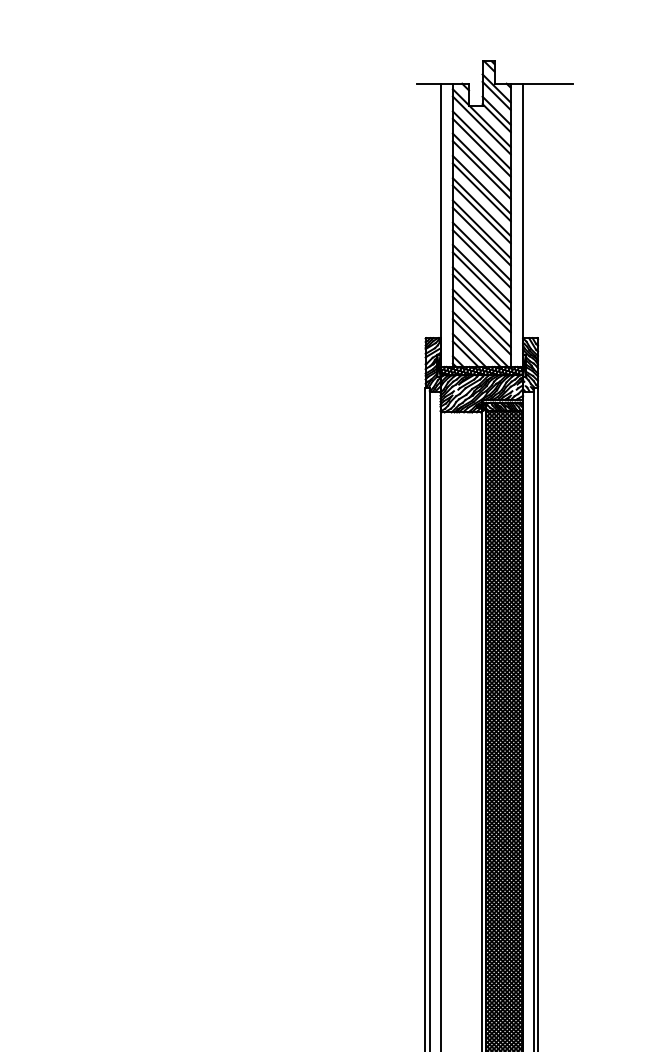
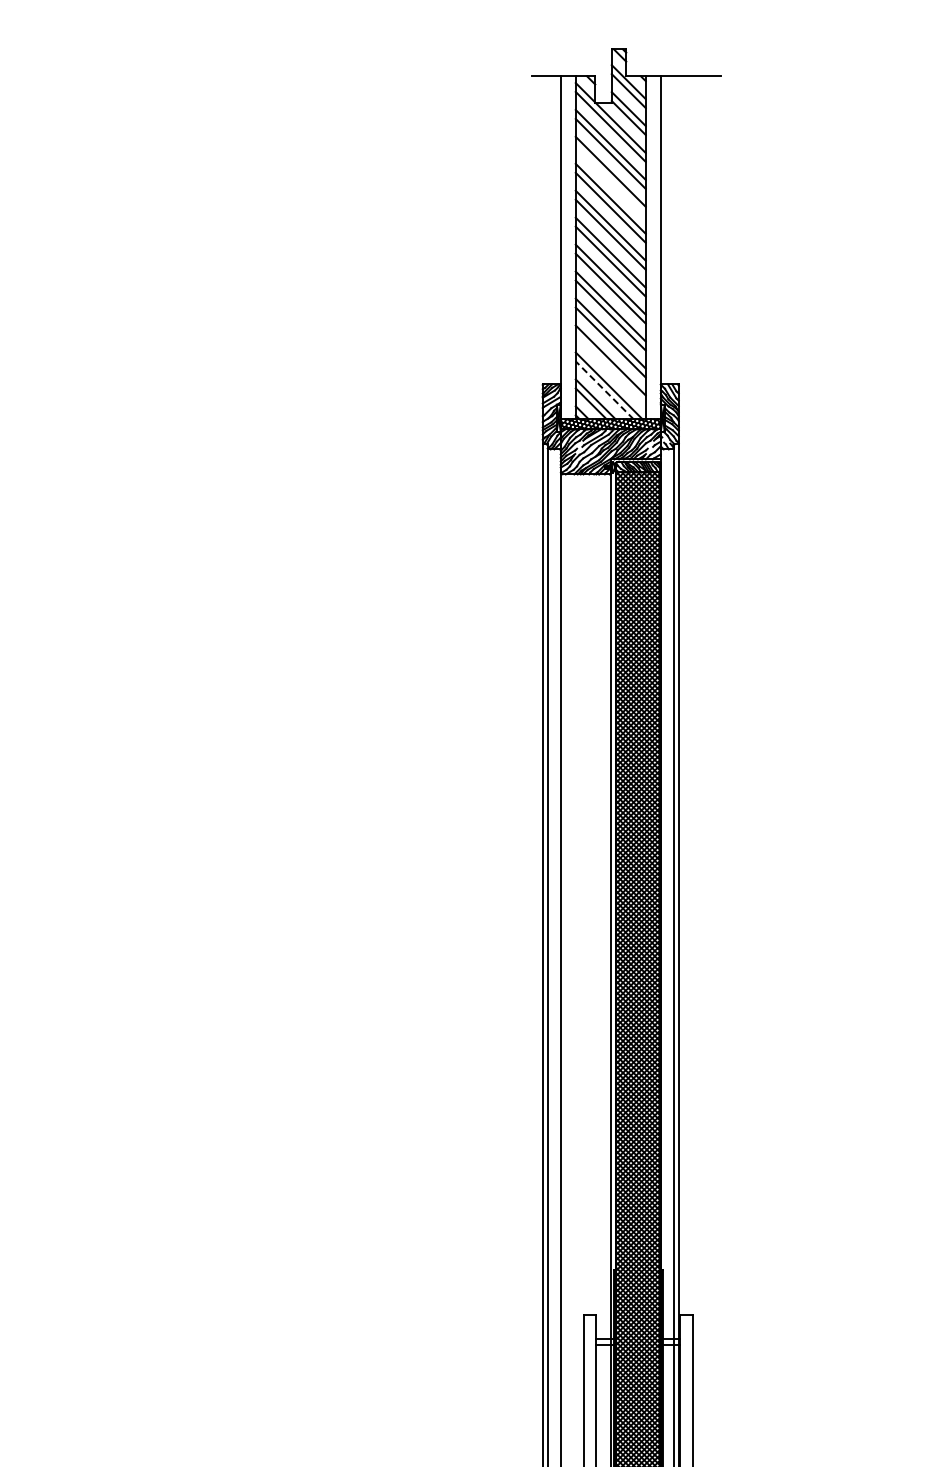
line: (481, 169) -> (610, 180), removed
line: (481, 325) -> (610, 369), removed
line: (476, 343) -> (604, 390), solid -> dashed

